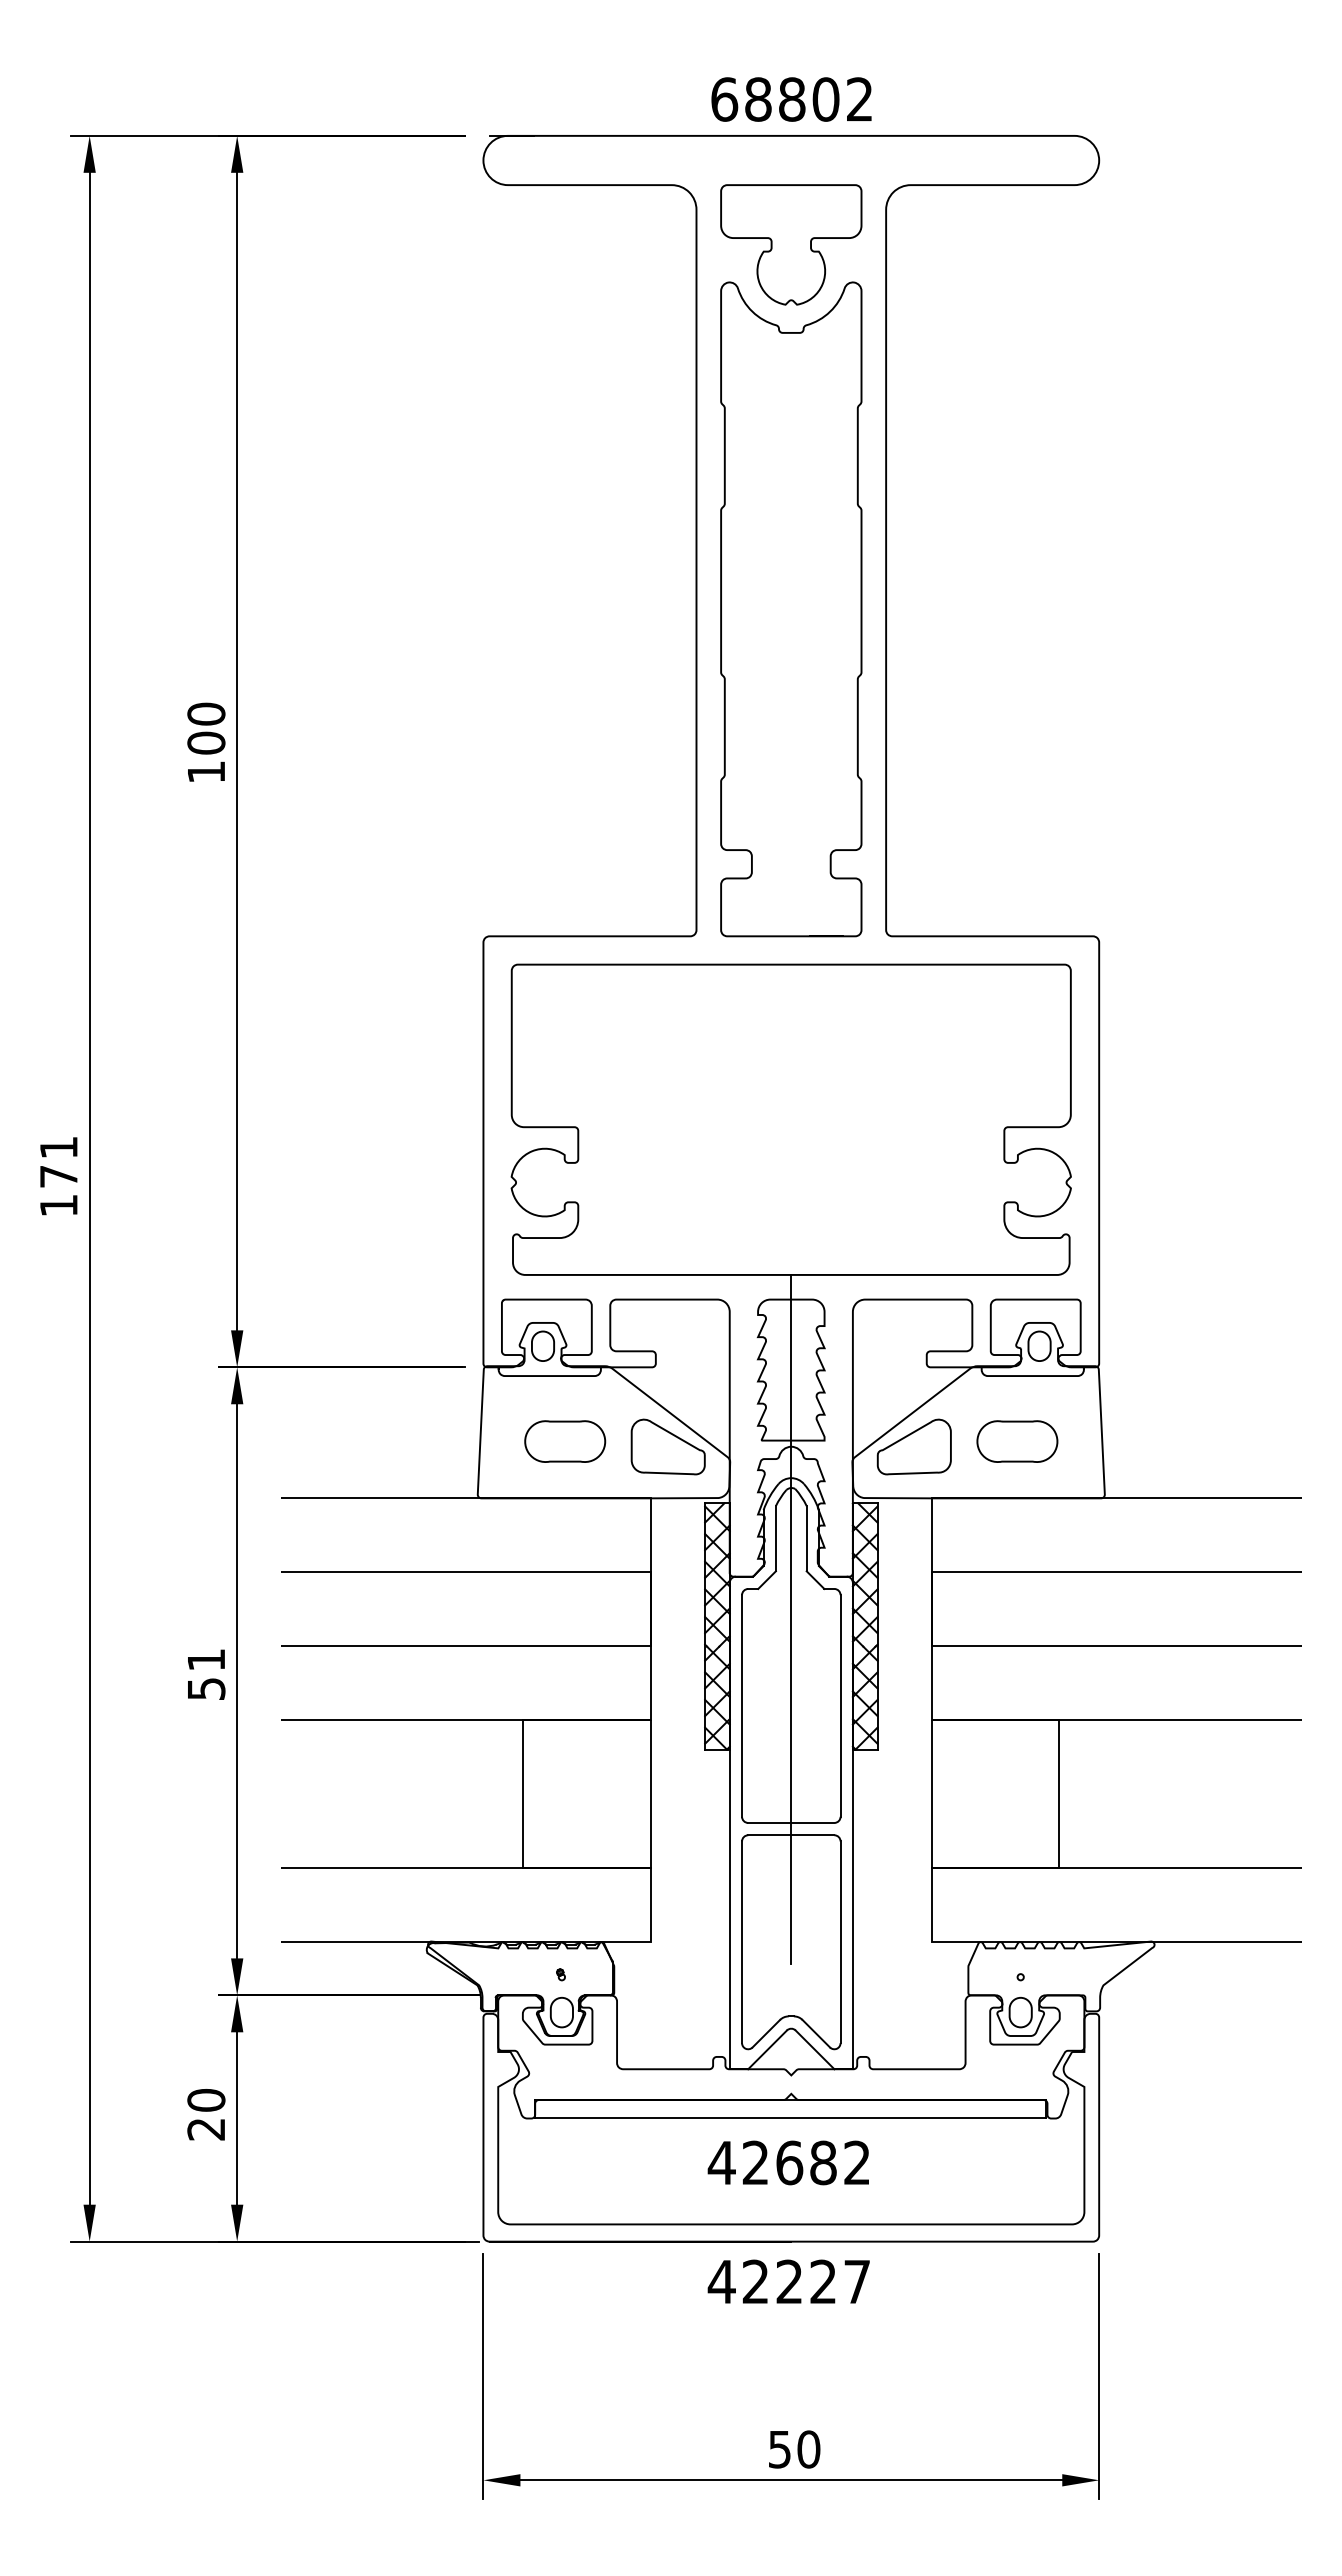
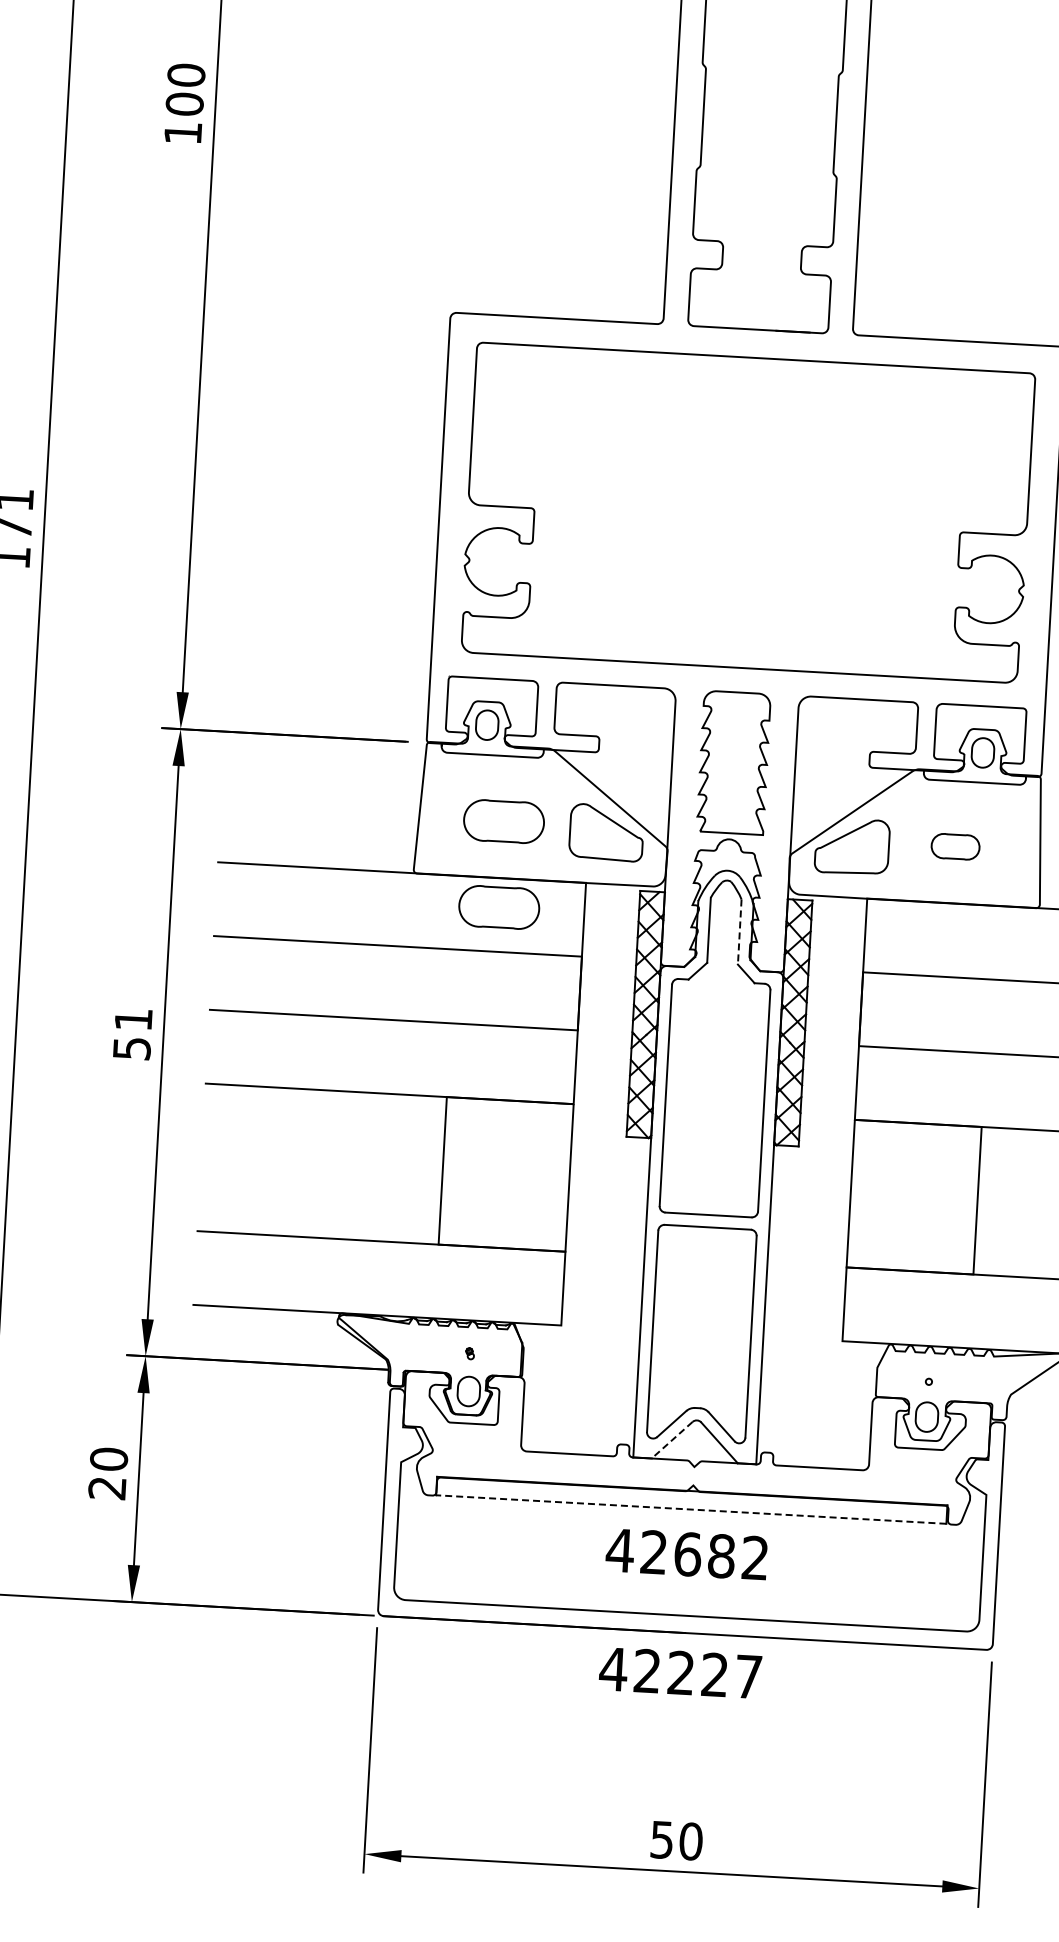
part: (1017, 1441) -> (955, 846), size x0.6
part: (565, 1527) -> (499, 907), added
line: (806, 1538) -> (739, 931), solid -> dashed
line: (791, 1618) -> (720, 1010), removed
line: (767, 2050) -> (672, 1440), solid -> dashed
line: (790, 2118) -> (691, 1510), solid -> dashed

